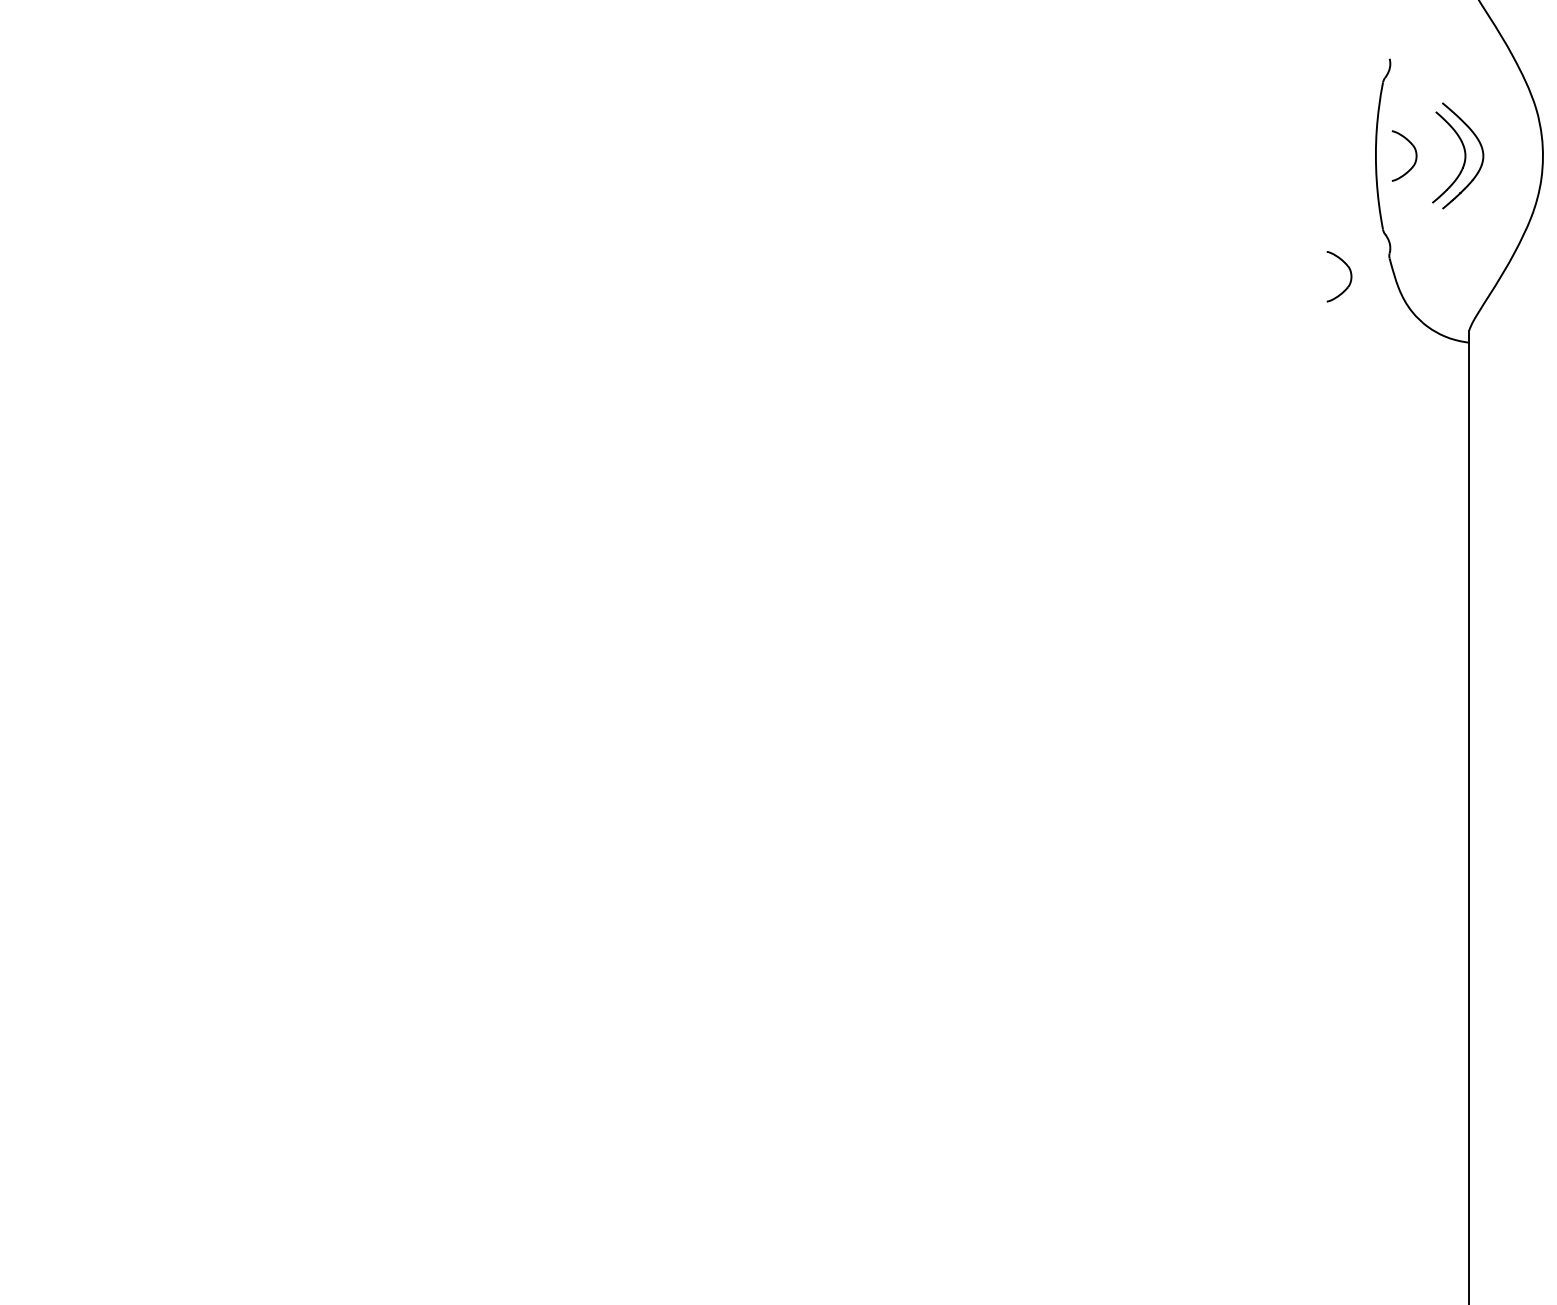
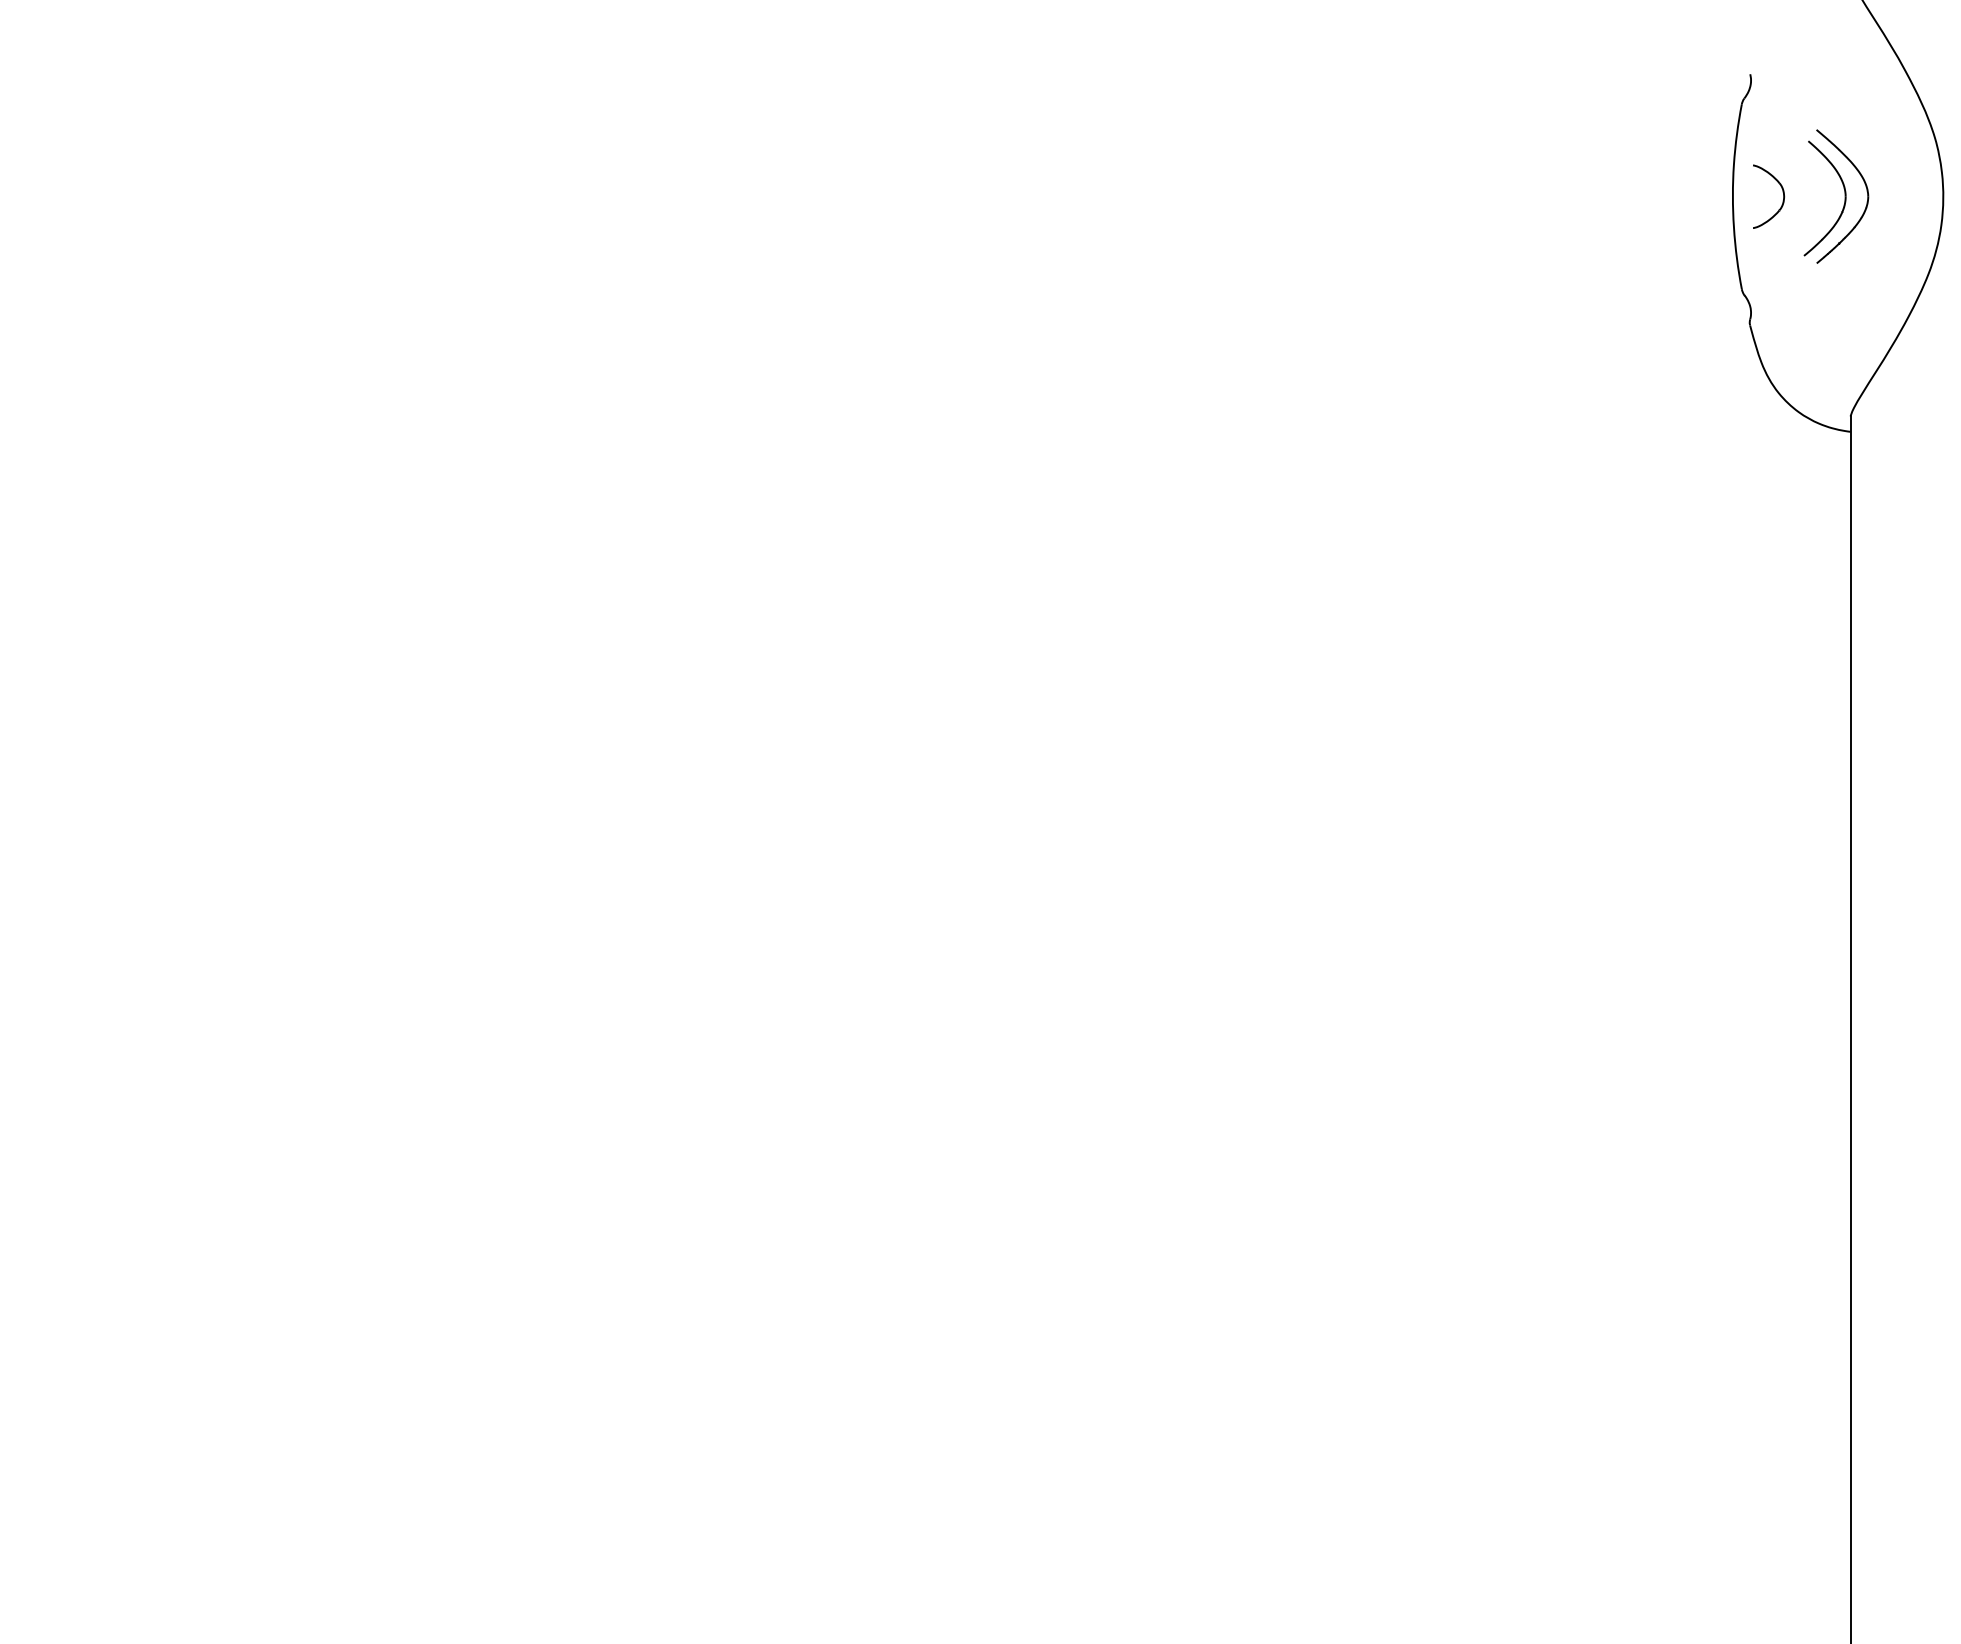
part: (1350, 273) -> (1700, 344), removed

